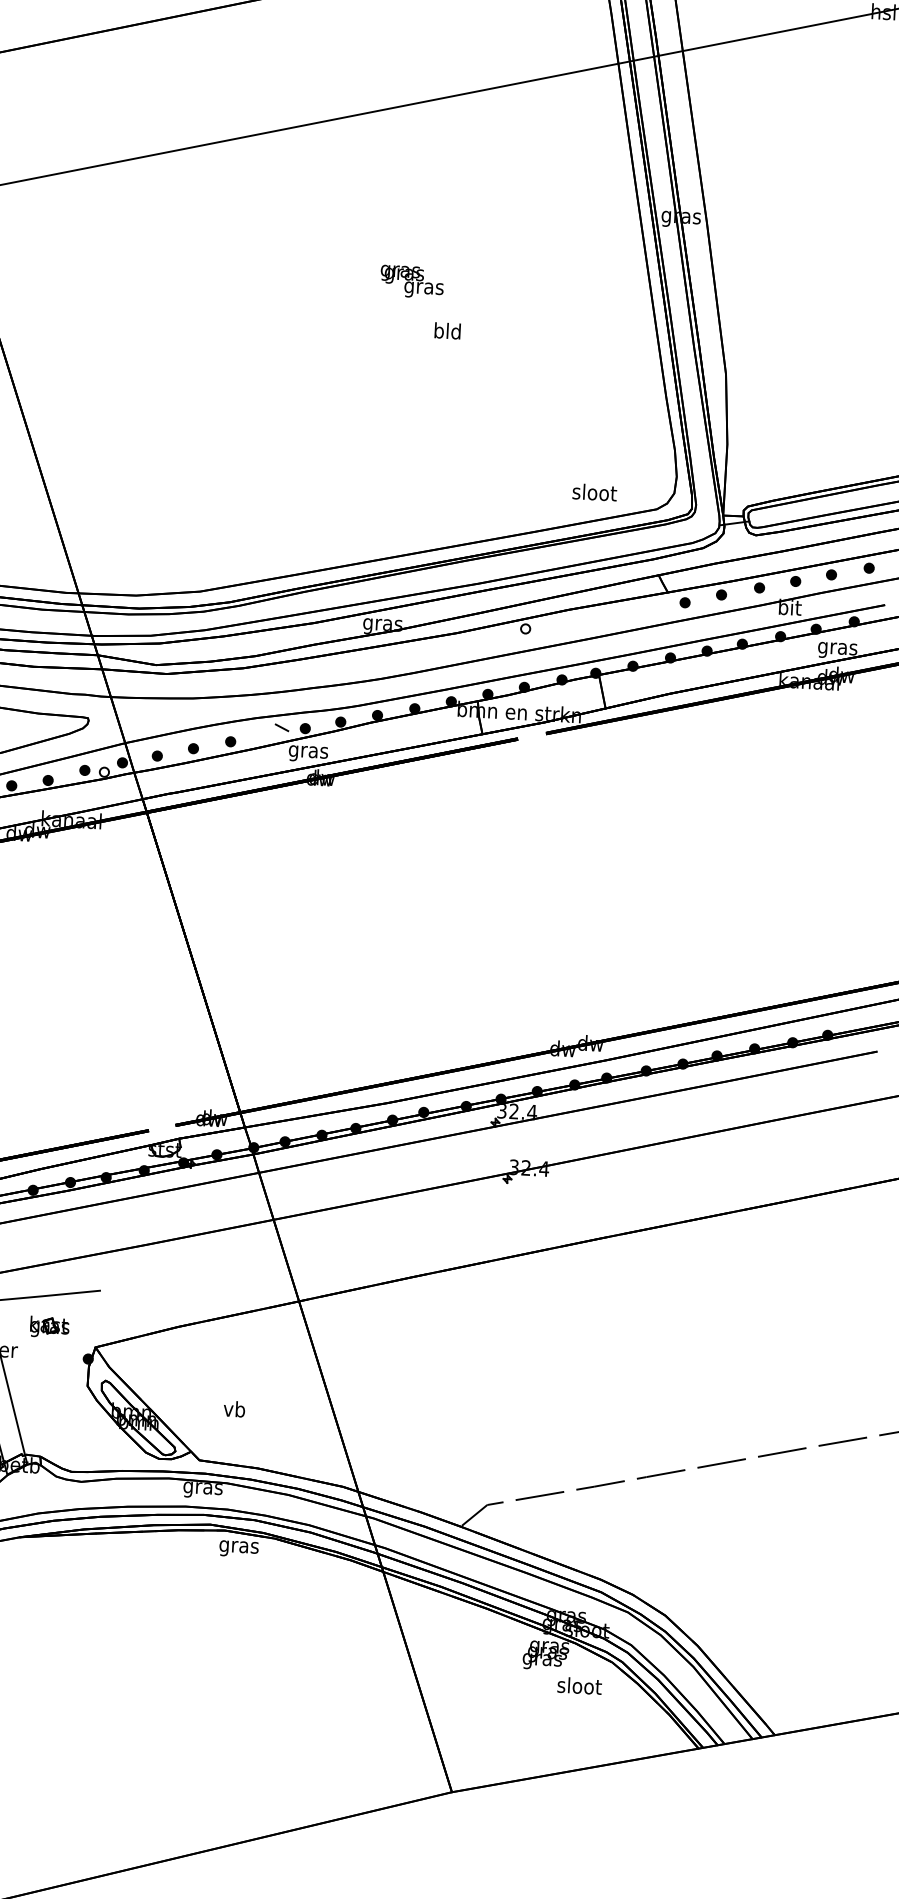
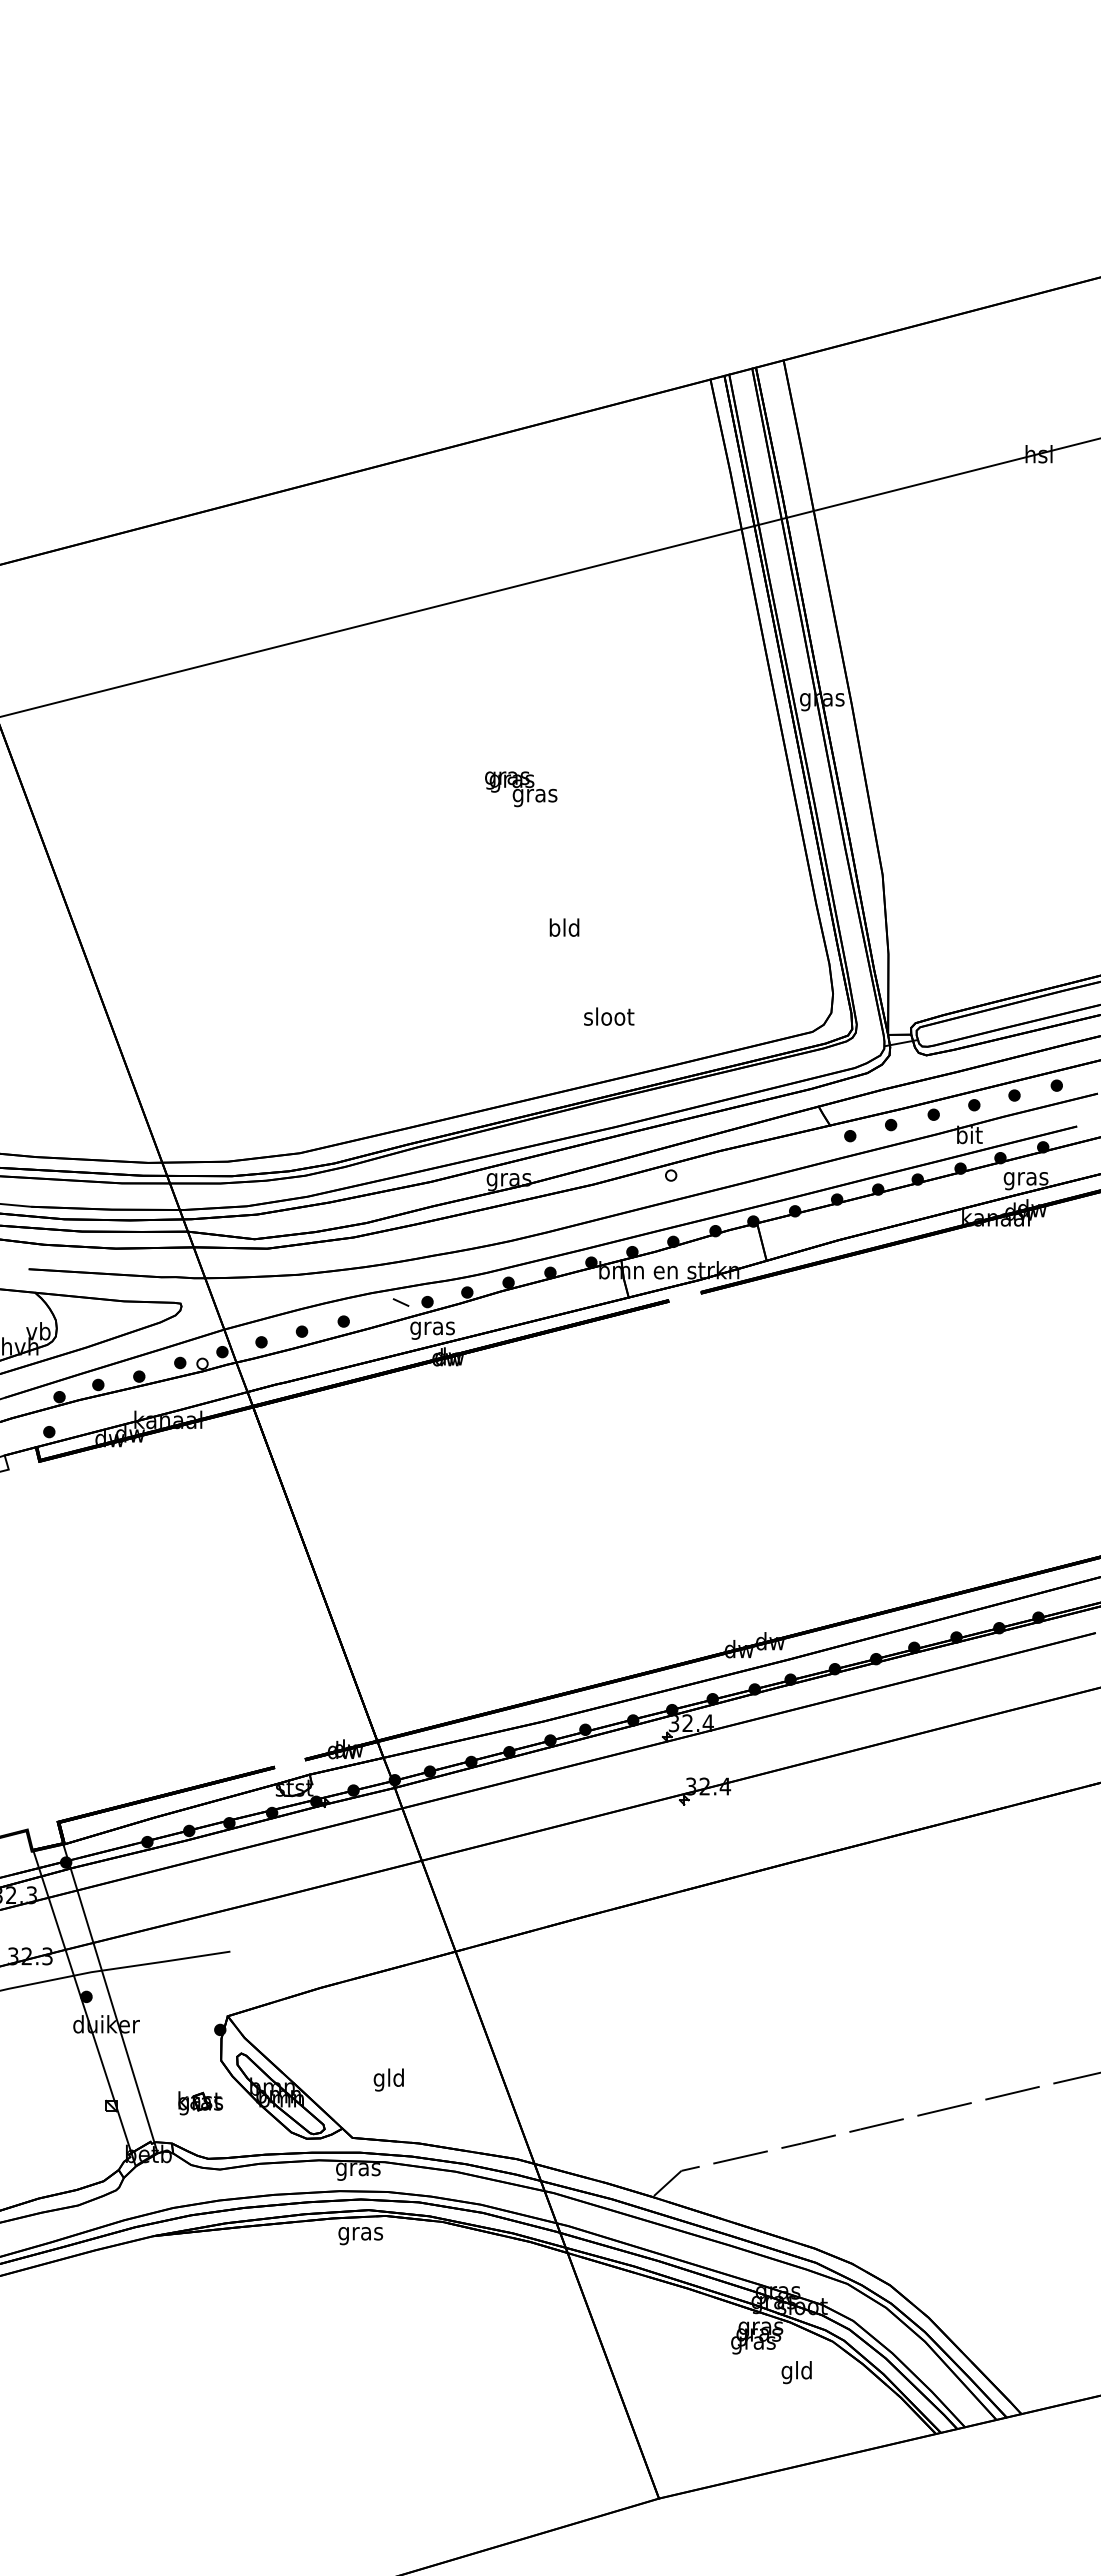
text: (447, 330) -> (564, 927), moved
text: (595, 492) -> (609, 1016), moved
part: (49, 1327) -> (200, 2103), moved
text: (233, 1410) -> (388, 2079), vb -> gld
text: (238, 1549) -> (360, 2236), moved
text: (579, 1687) -> (797, 2372), sloot -> gld

